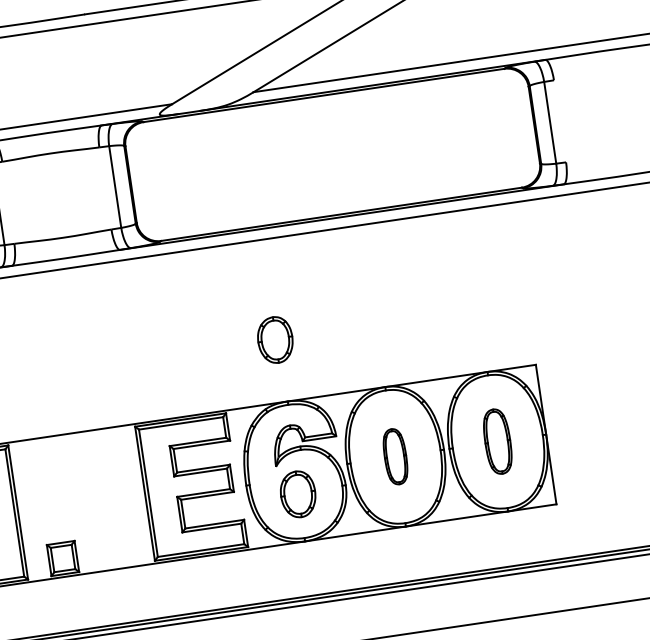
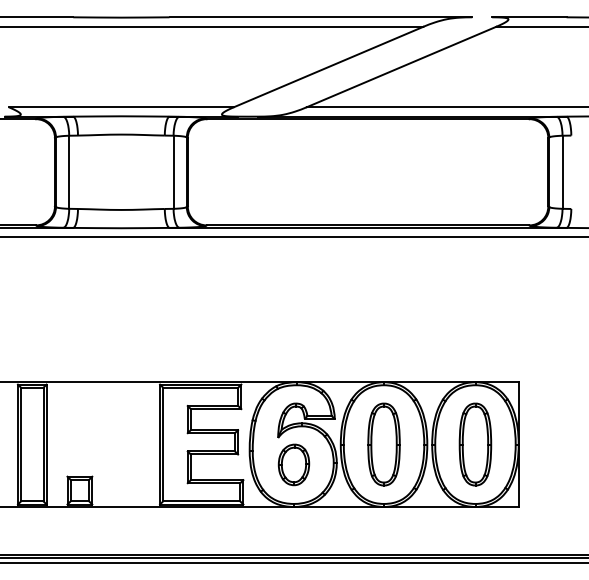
part: (274, 339) -> (293, 326), removed
part: (497, 441) -> (475, 444), size x1.43
part: (394, 456) -> (383, 444), size x1.67

